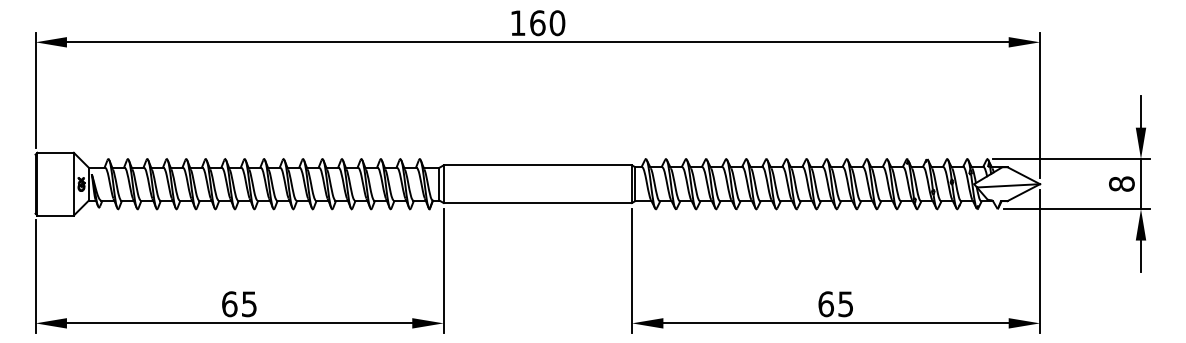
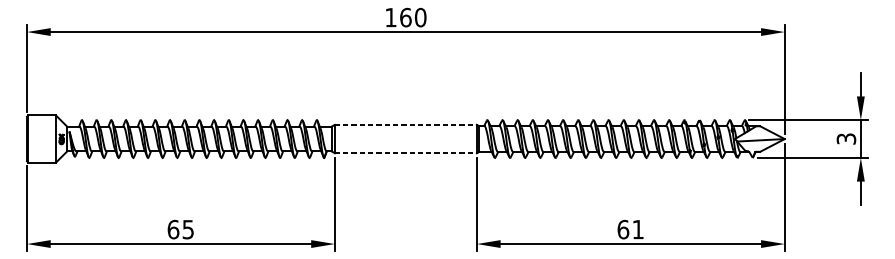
line: (538, 165) -> (406, 124), solid -> dashed
text: (1121, 183) -> (846, 138), 8 -> 3
line: (538, 203) -> (406, 153), solid -> dashed
text: (845, 304) -> (637, 229), 65 -> 61

